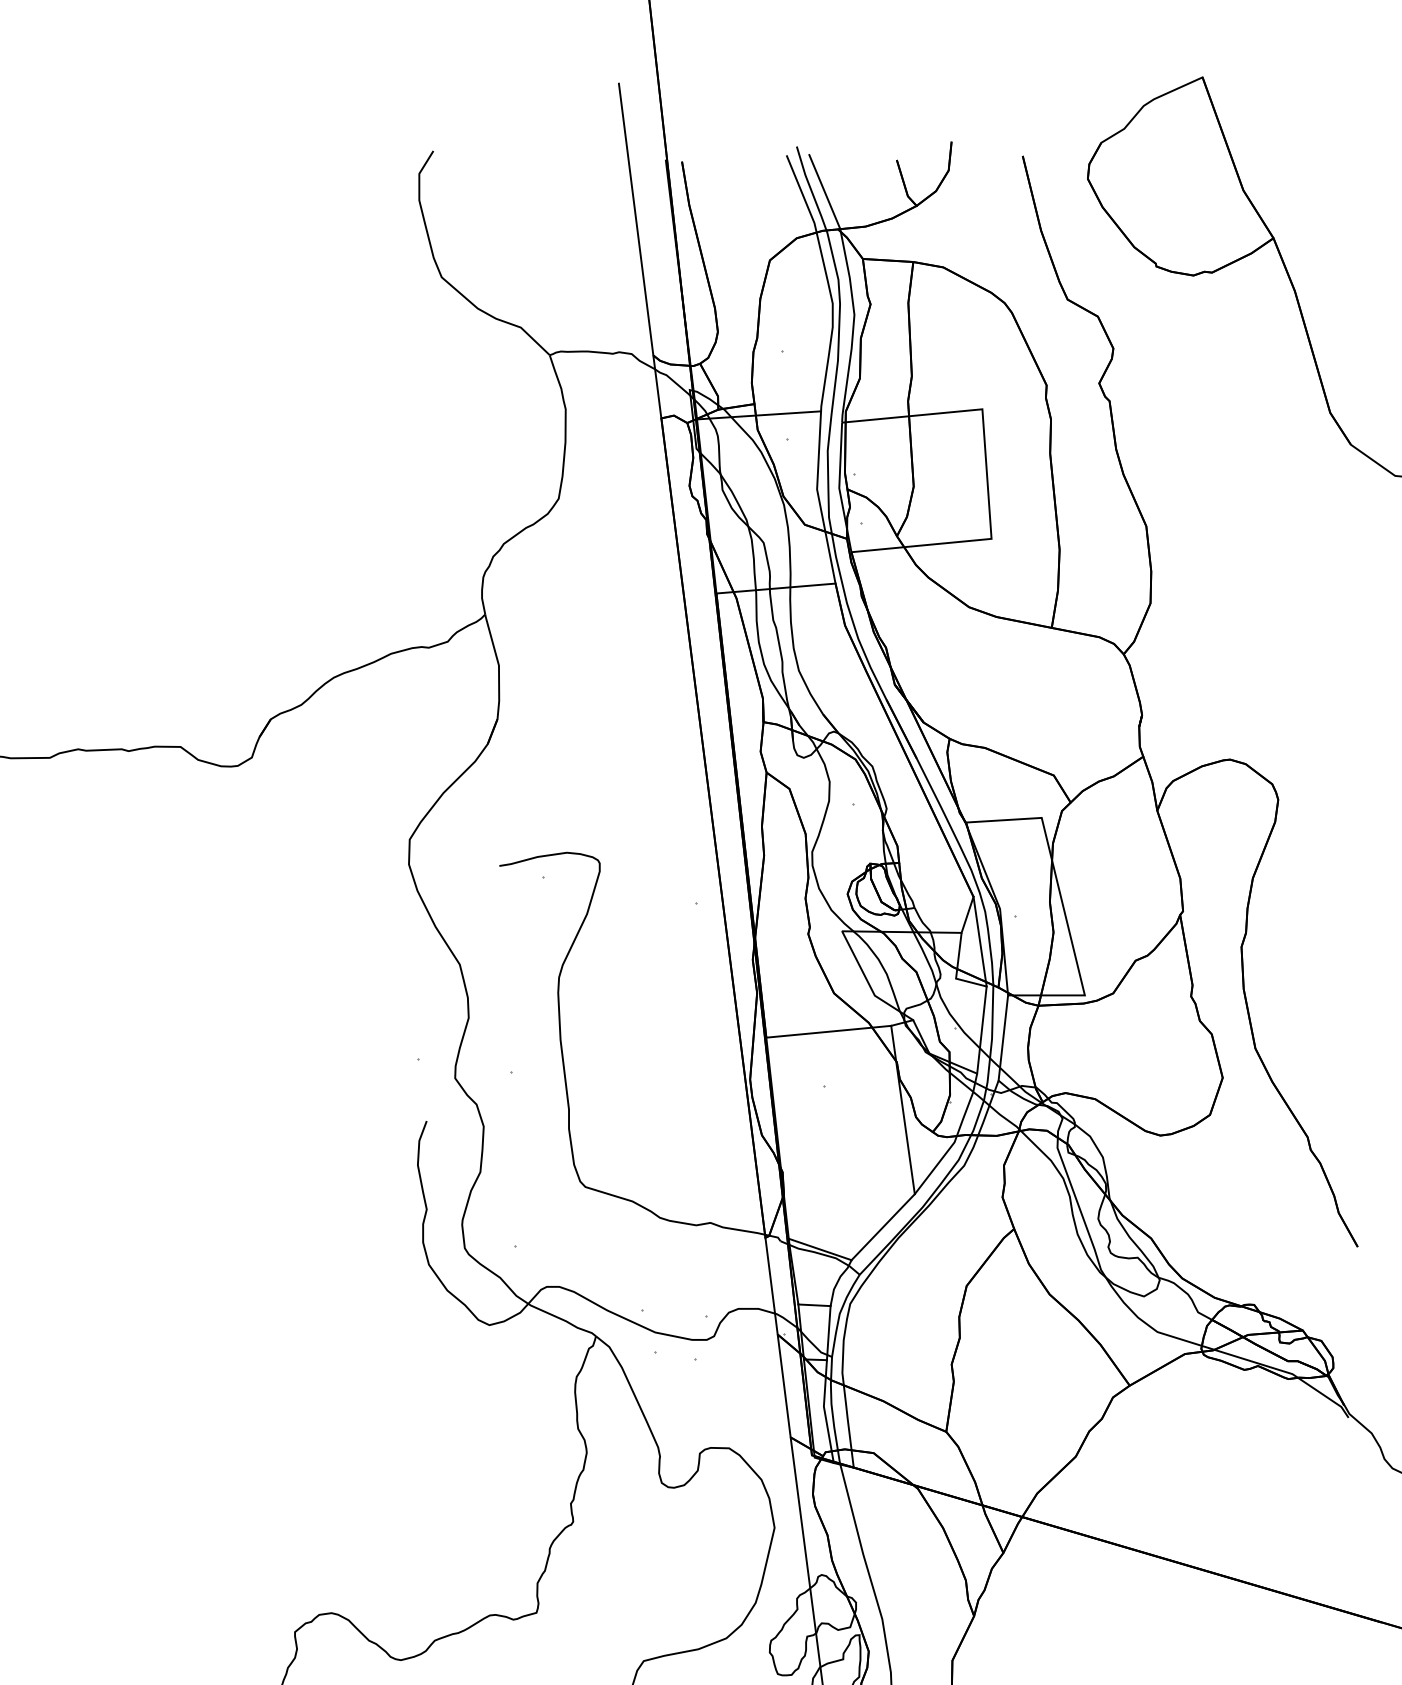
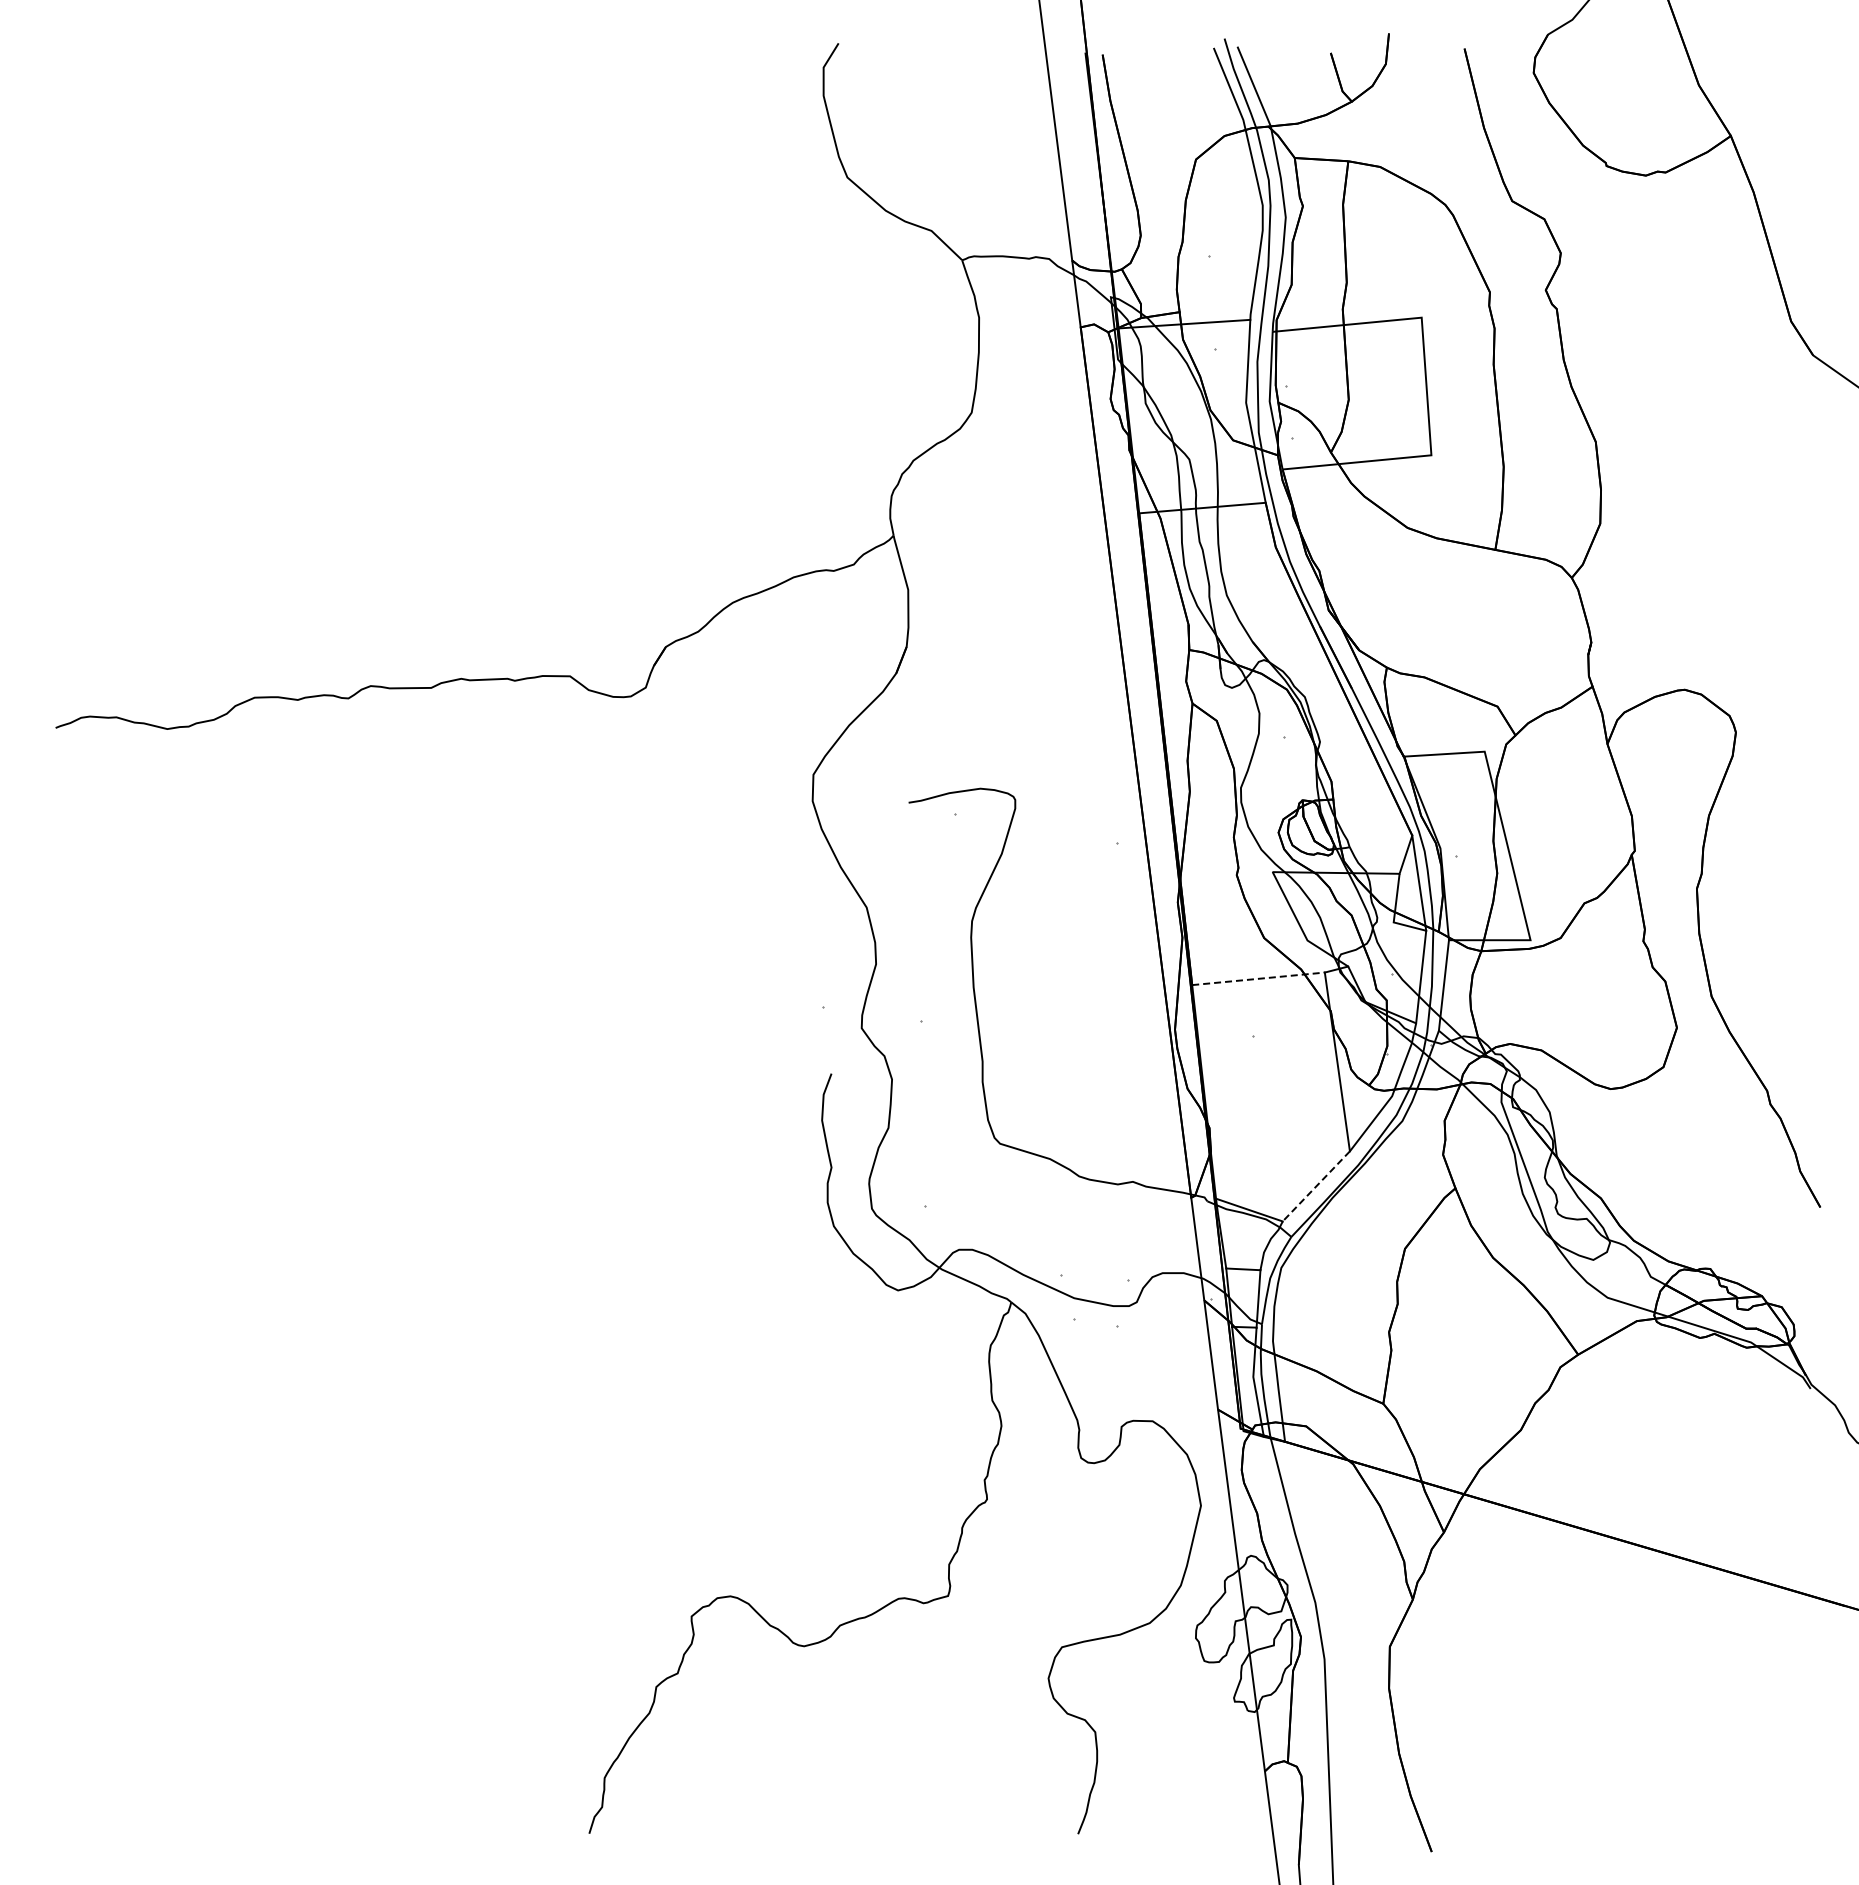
line: (828, 1031) -> (1258, 978), solid -> dashed
line: (883, 1227) -> (1316, 1186), solid -> dashed

